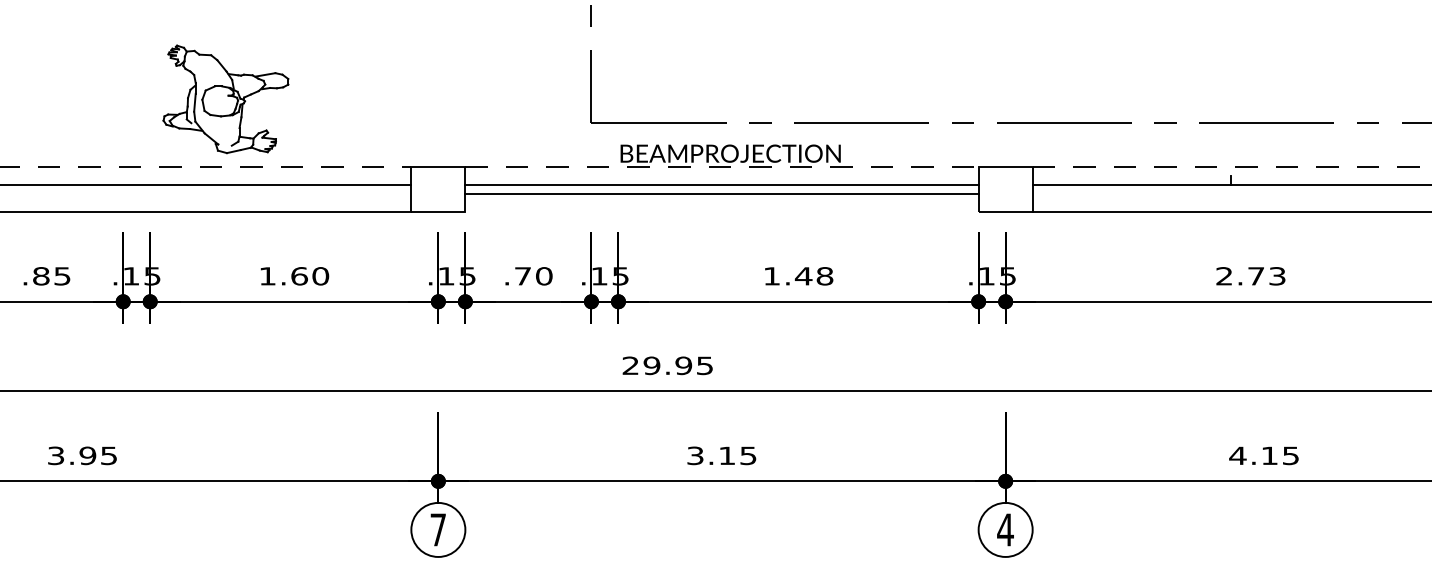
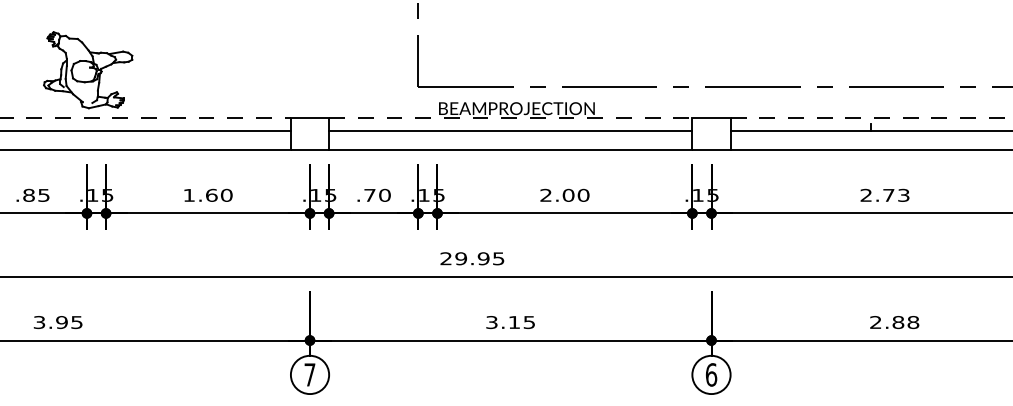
part: (225, 99) -> (87, 70), moved
line: (721, 193) -> (510, 149), moved
text: (798, 276) -> (564, 195), 1.48 -> 2.00
text: (1264, 455) -> (894, 322), 4.15 -> 2.88
text: (1005, 529) -> (711, 374), 4 -> 6

